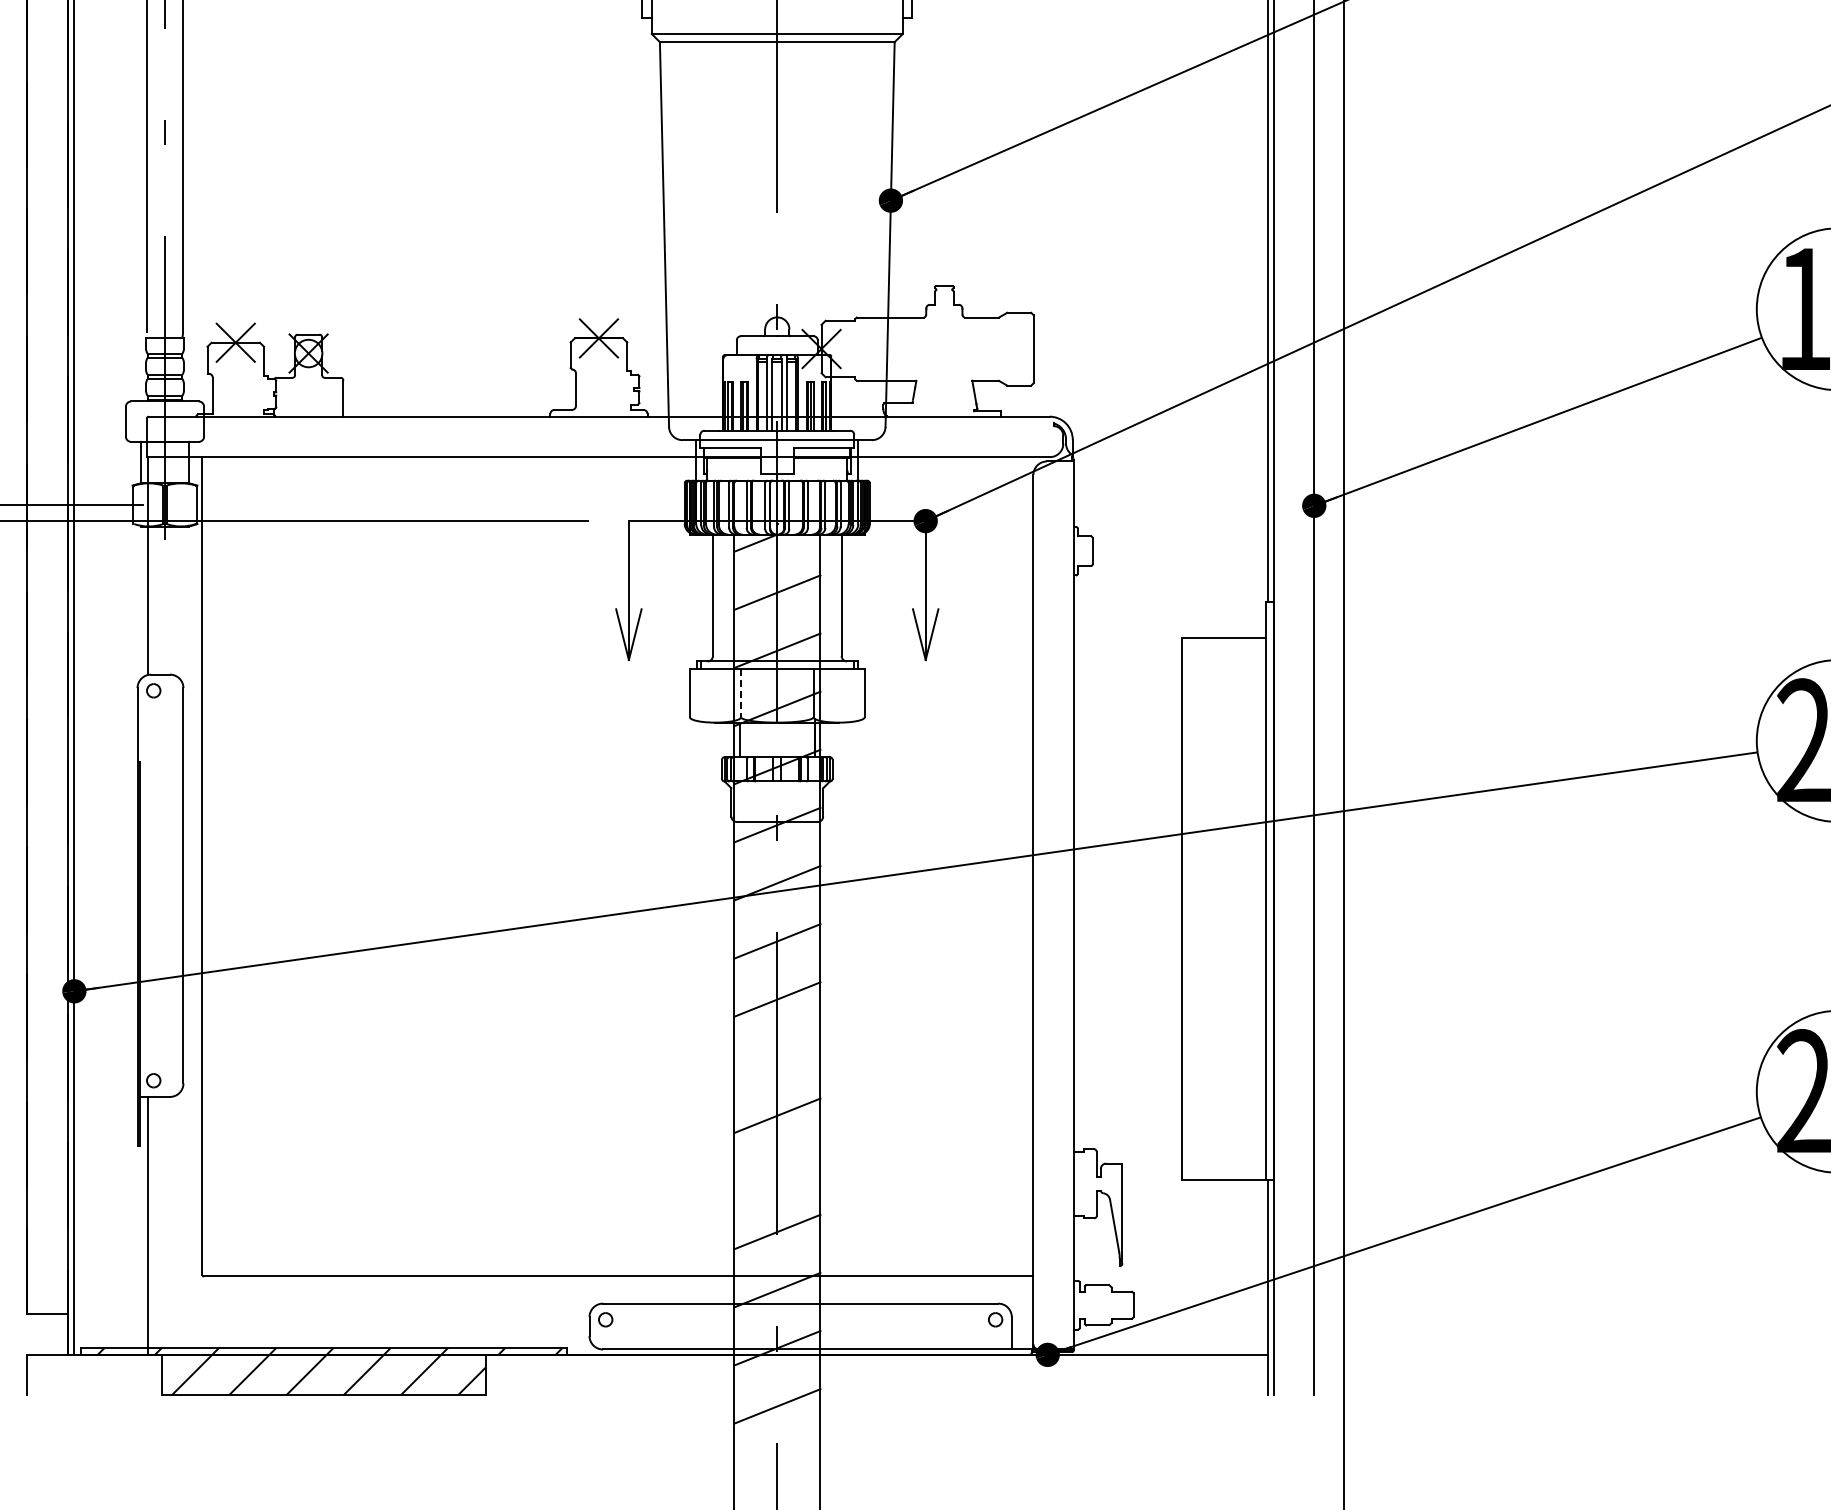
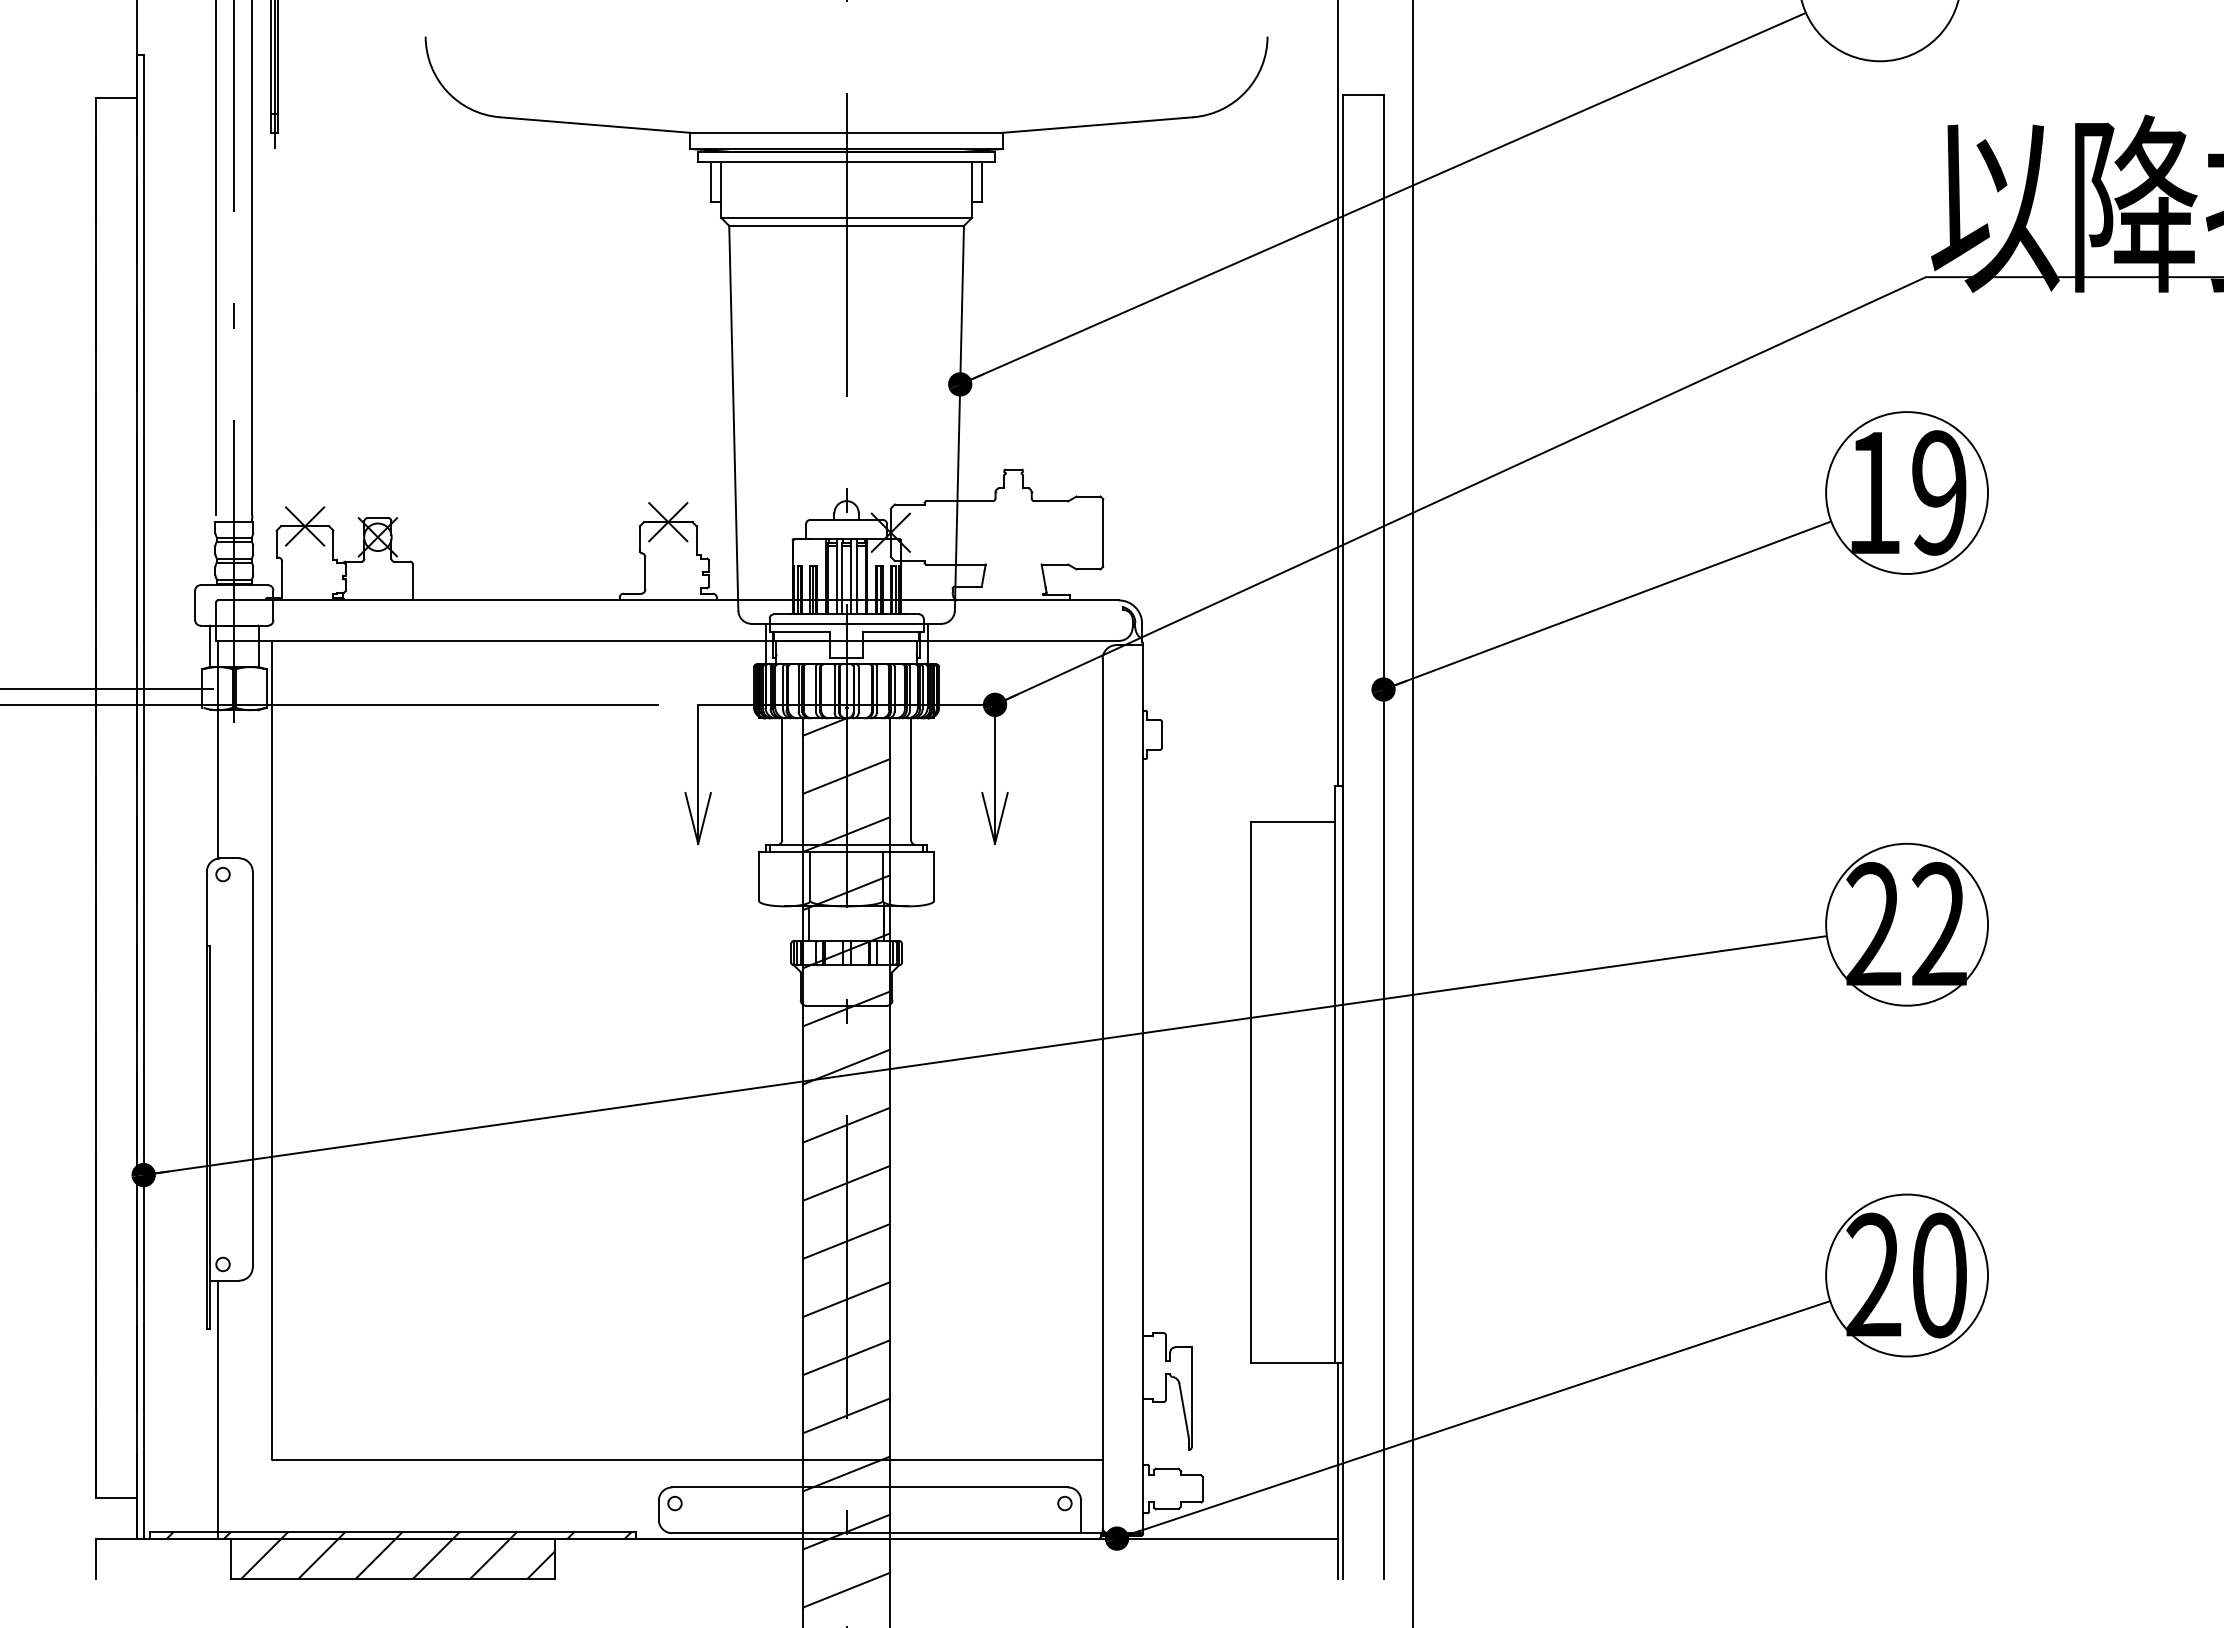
line: (741, 693) -> (810, 877), dashed -> solid
line: (777, 1057) -> (846, 1241), added
line: (777, 1173) -> (846, 1357), added

